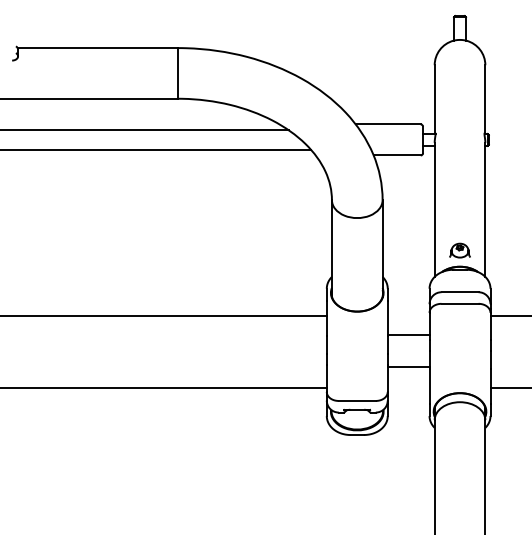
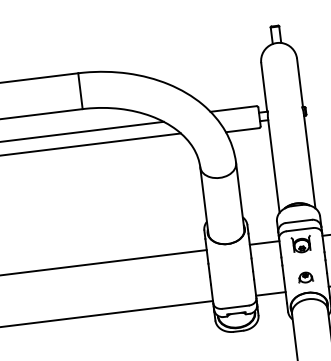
part: (459, 250) -> (305, 277), moved
part: (459, 324) -> (301, 244), added
line: (408, 335) -> (264, 243), moved
line: (408, 367) -> (270, 293), moved

